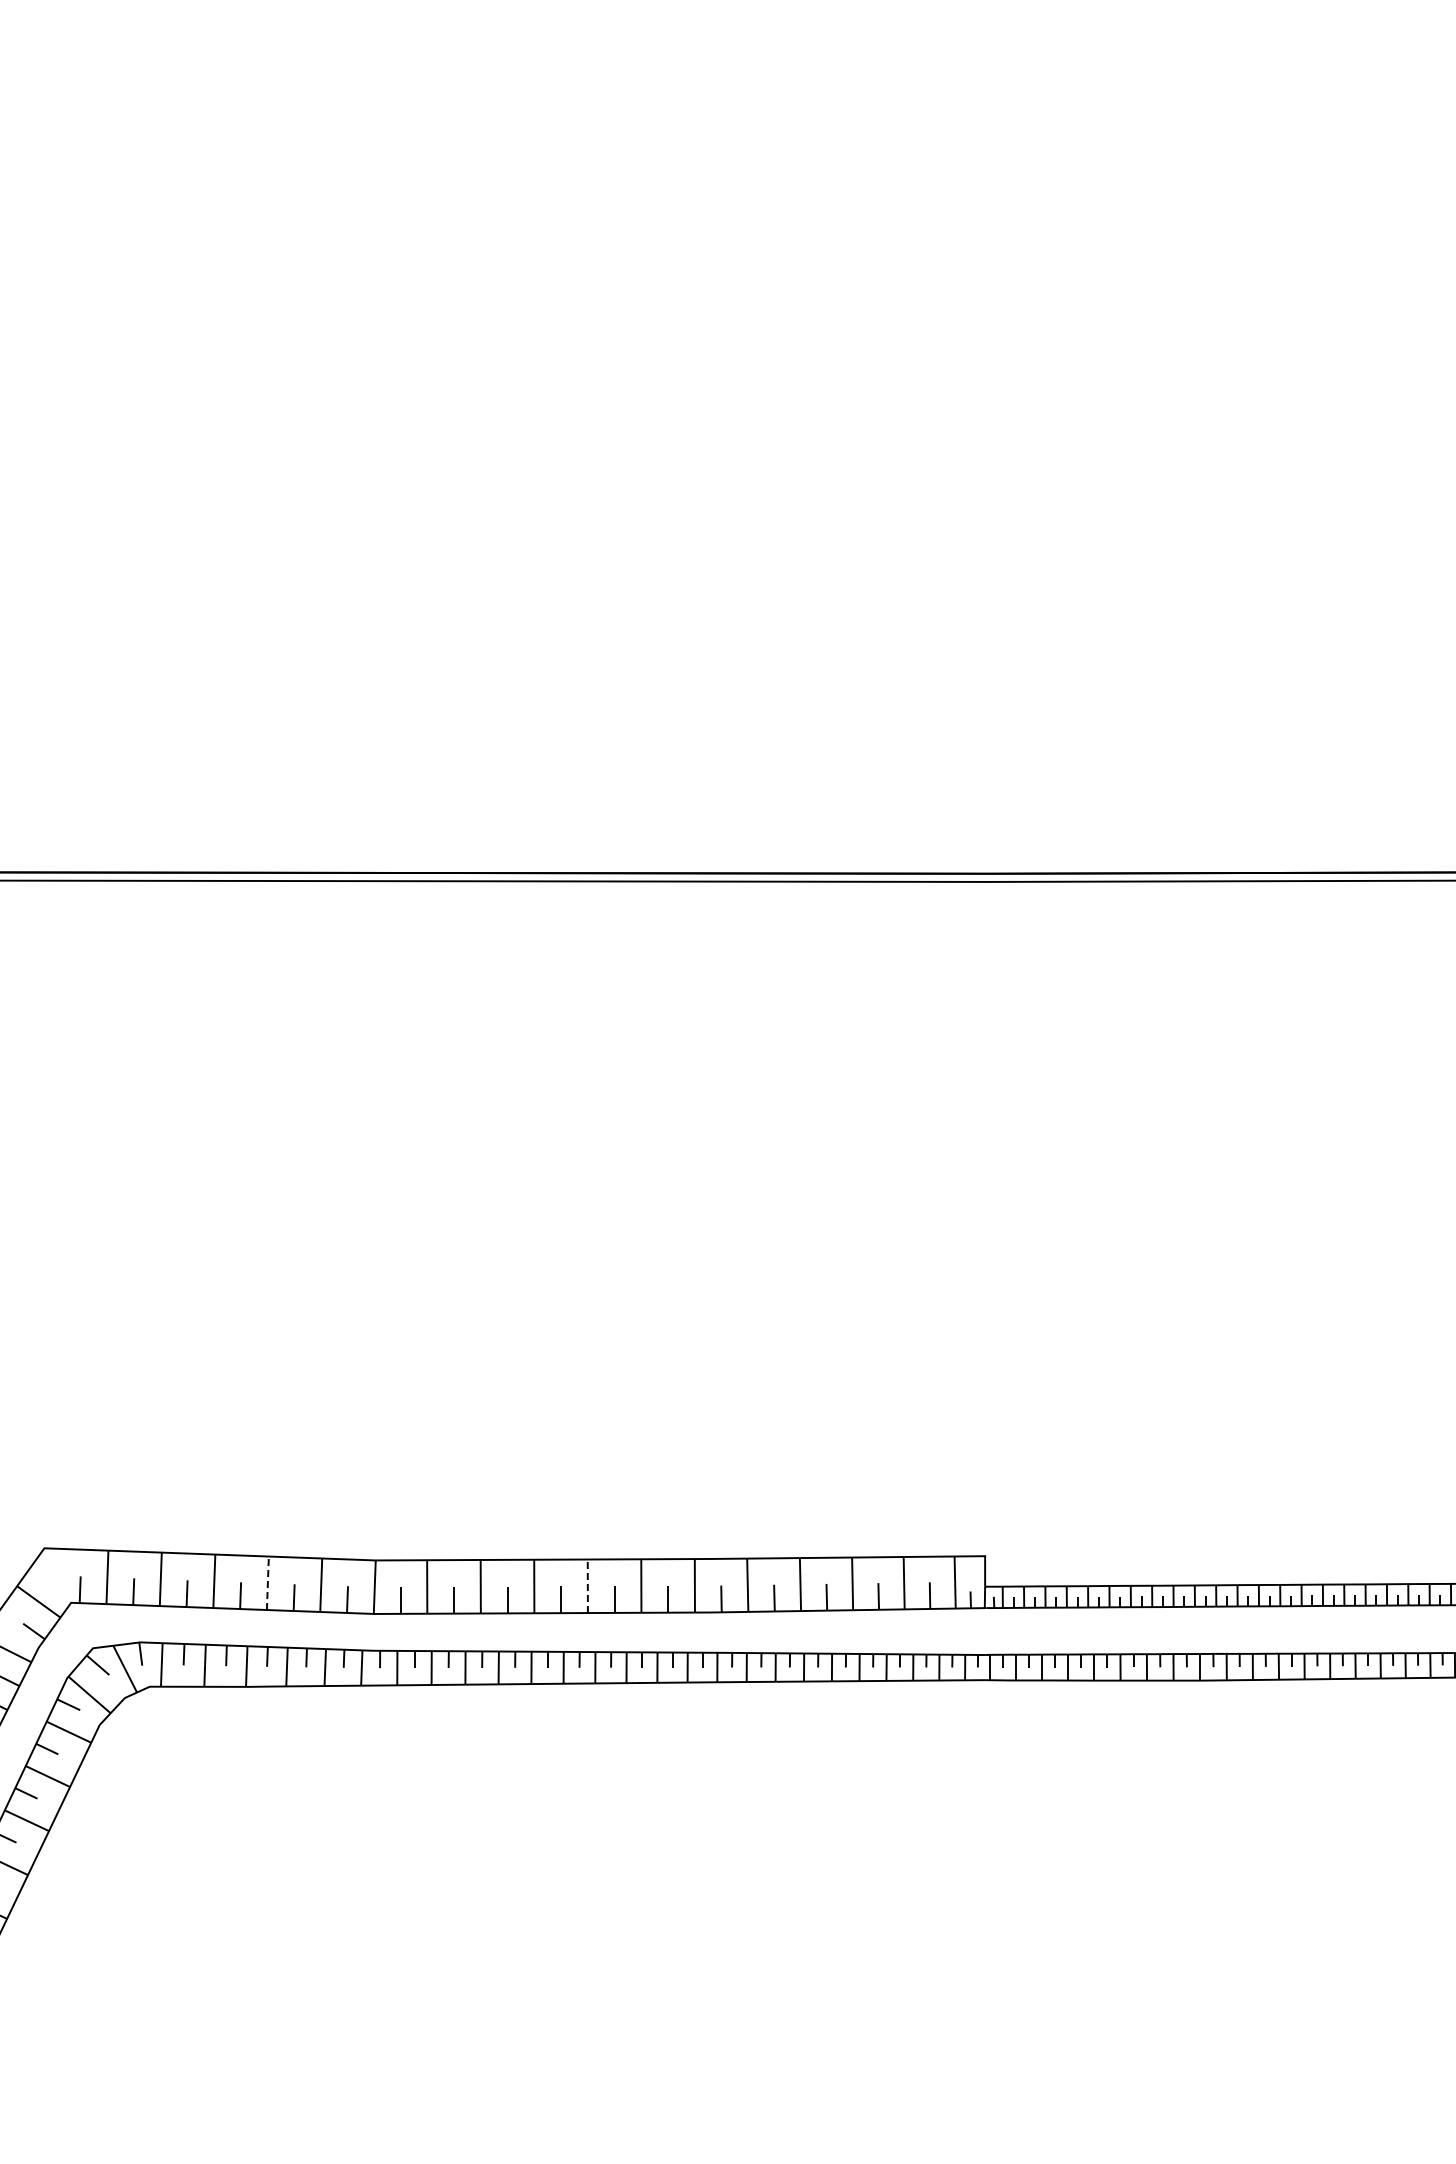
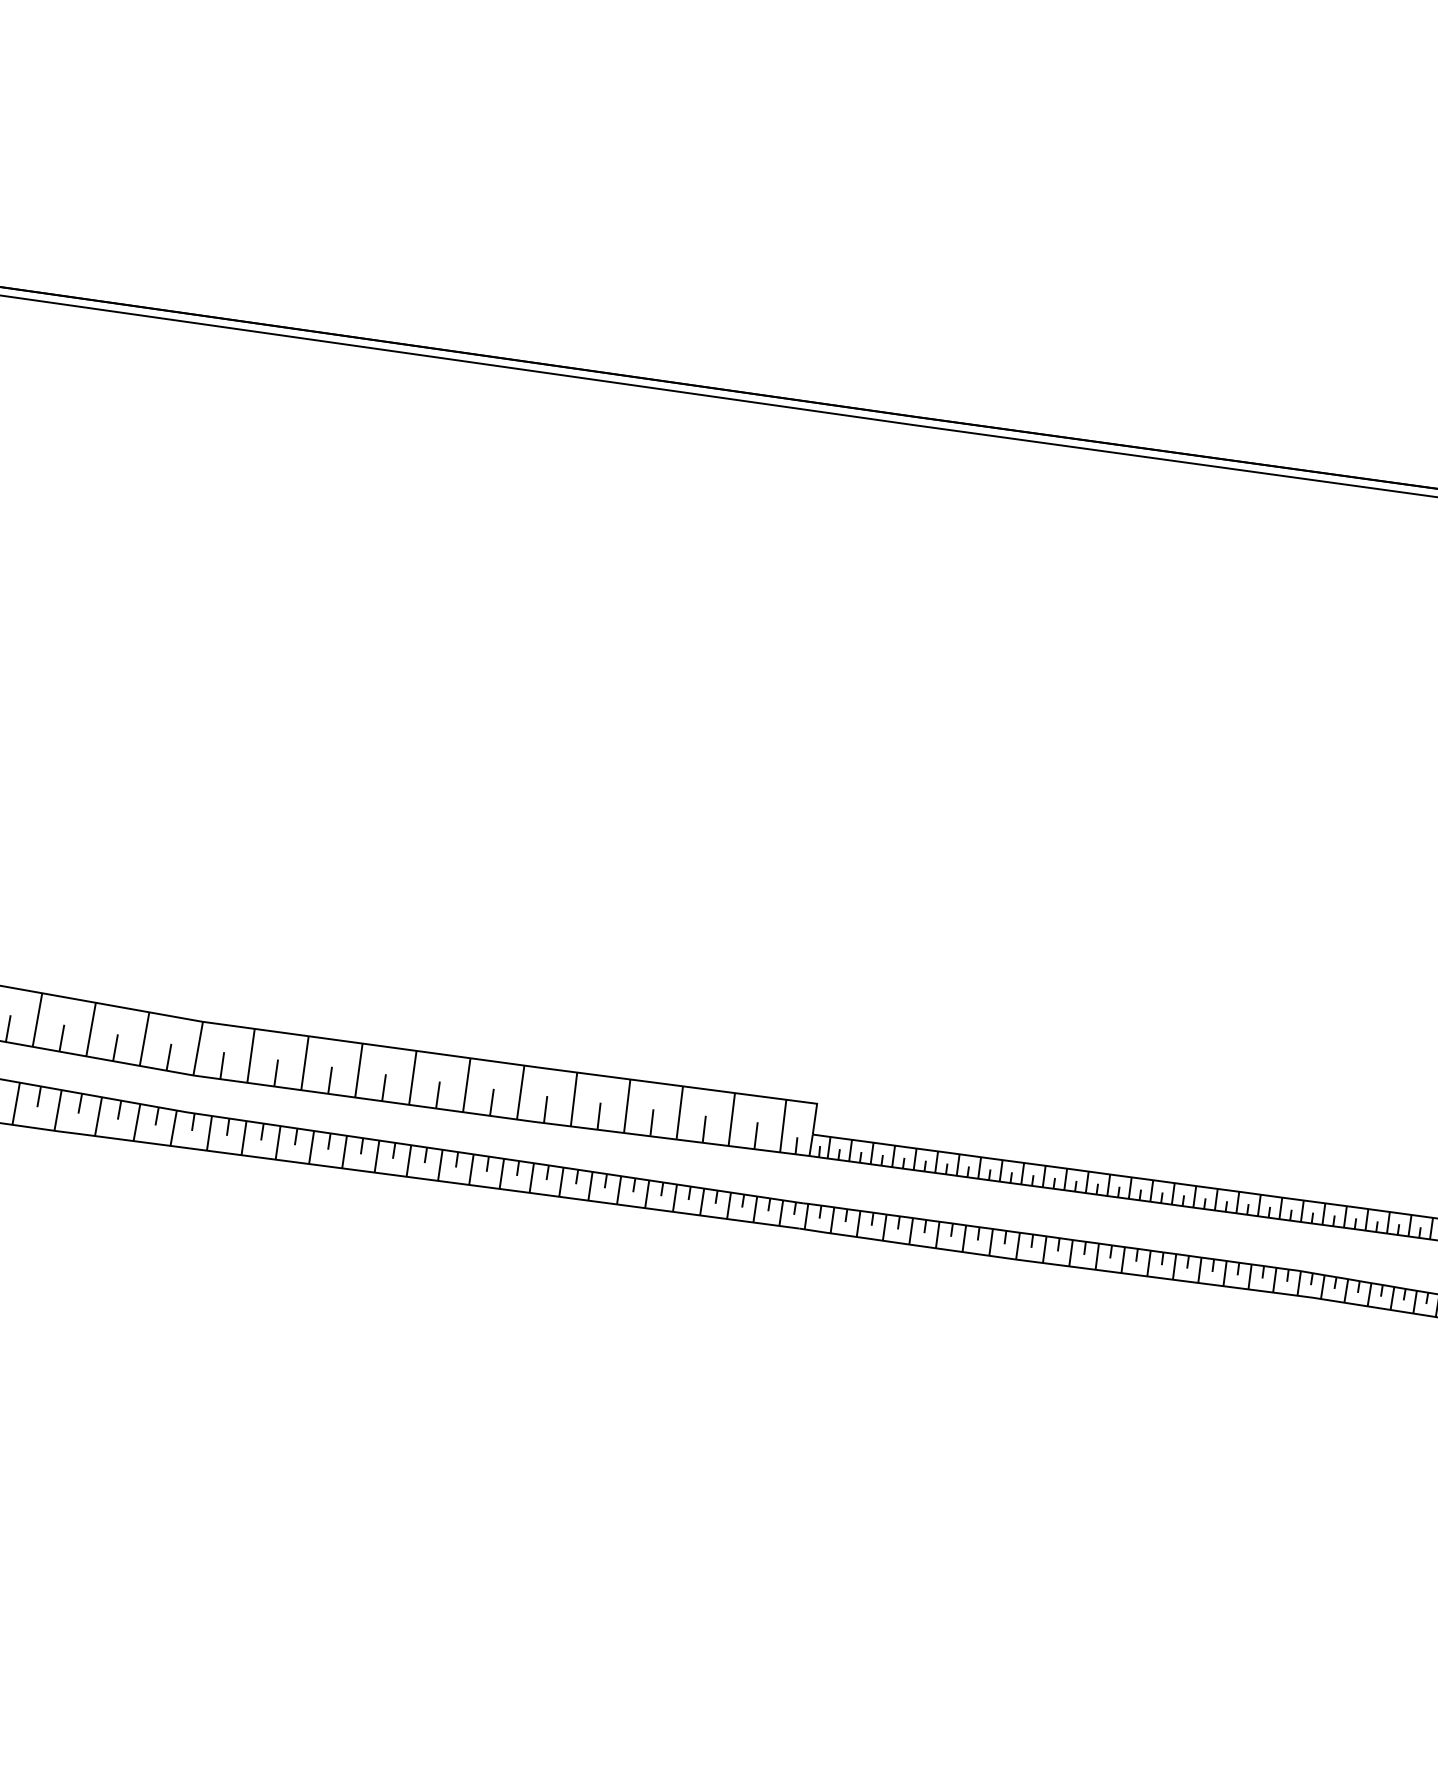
line: (267, 1583) -> (90, 1029), dashed -> solid
line: (587, 1586) -> (412, 1078), dashed -> solid

